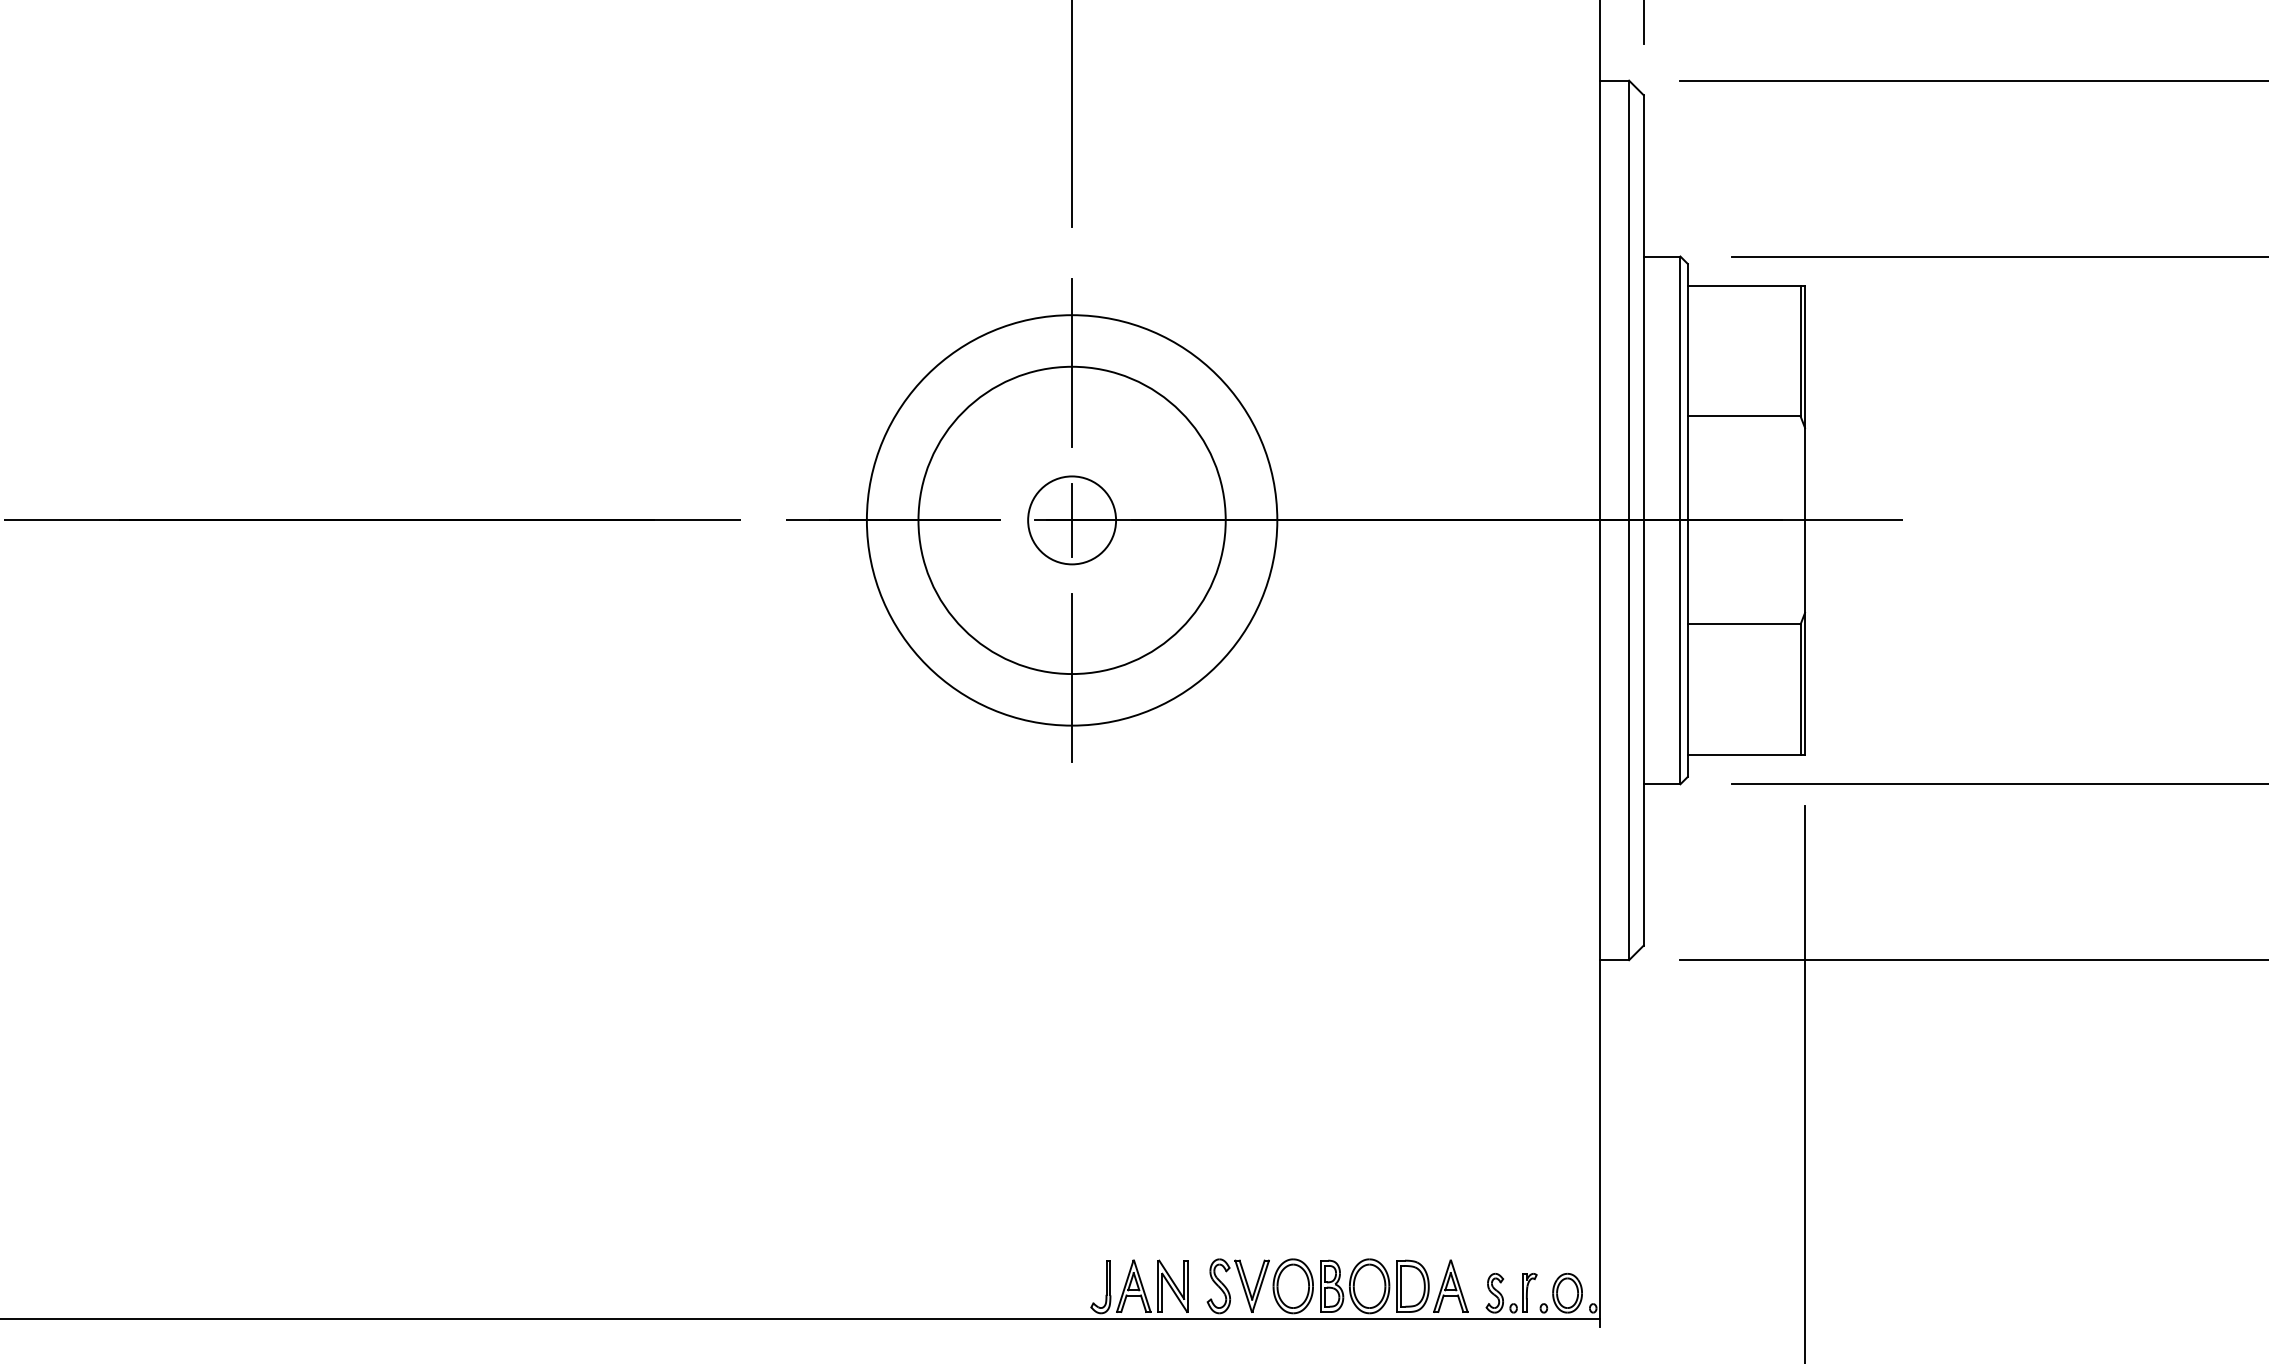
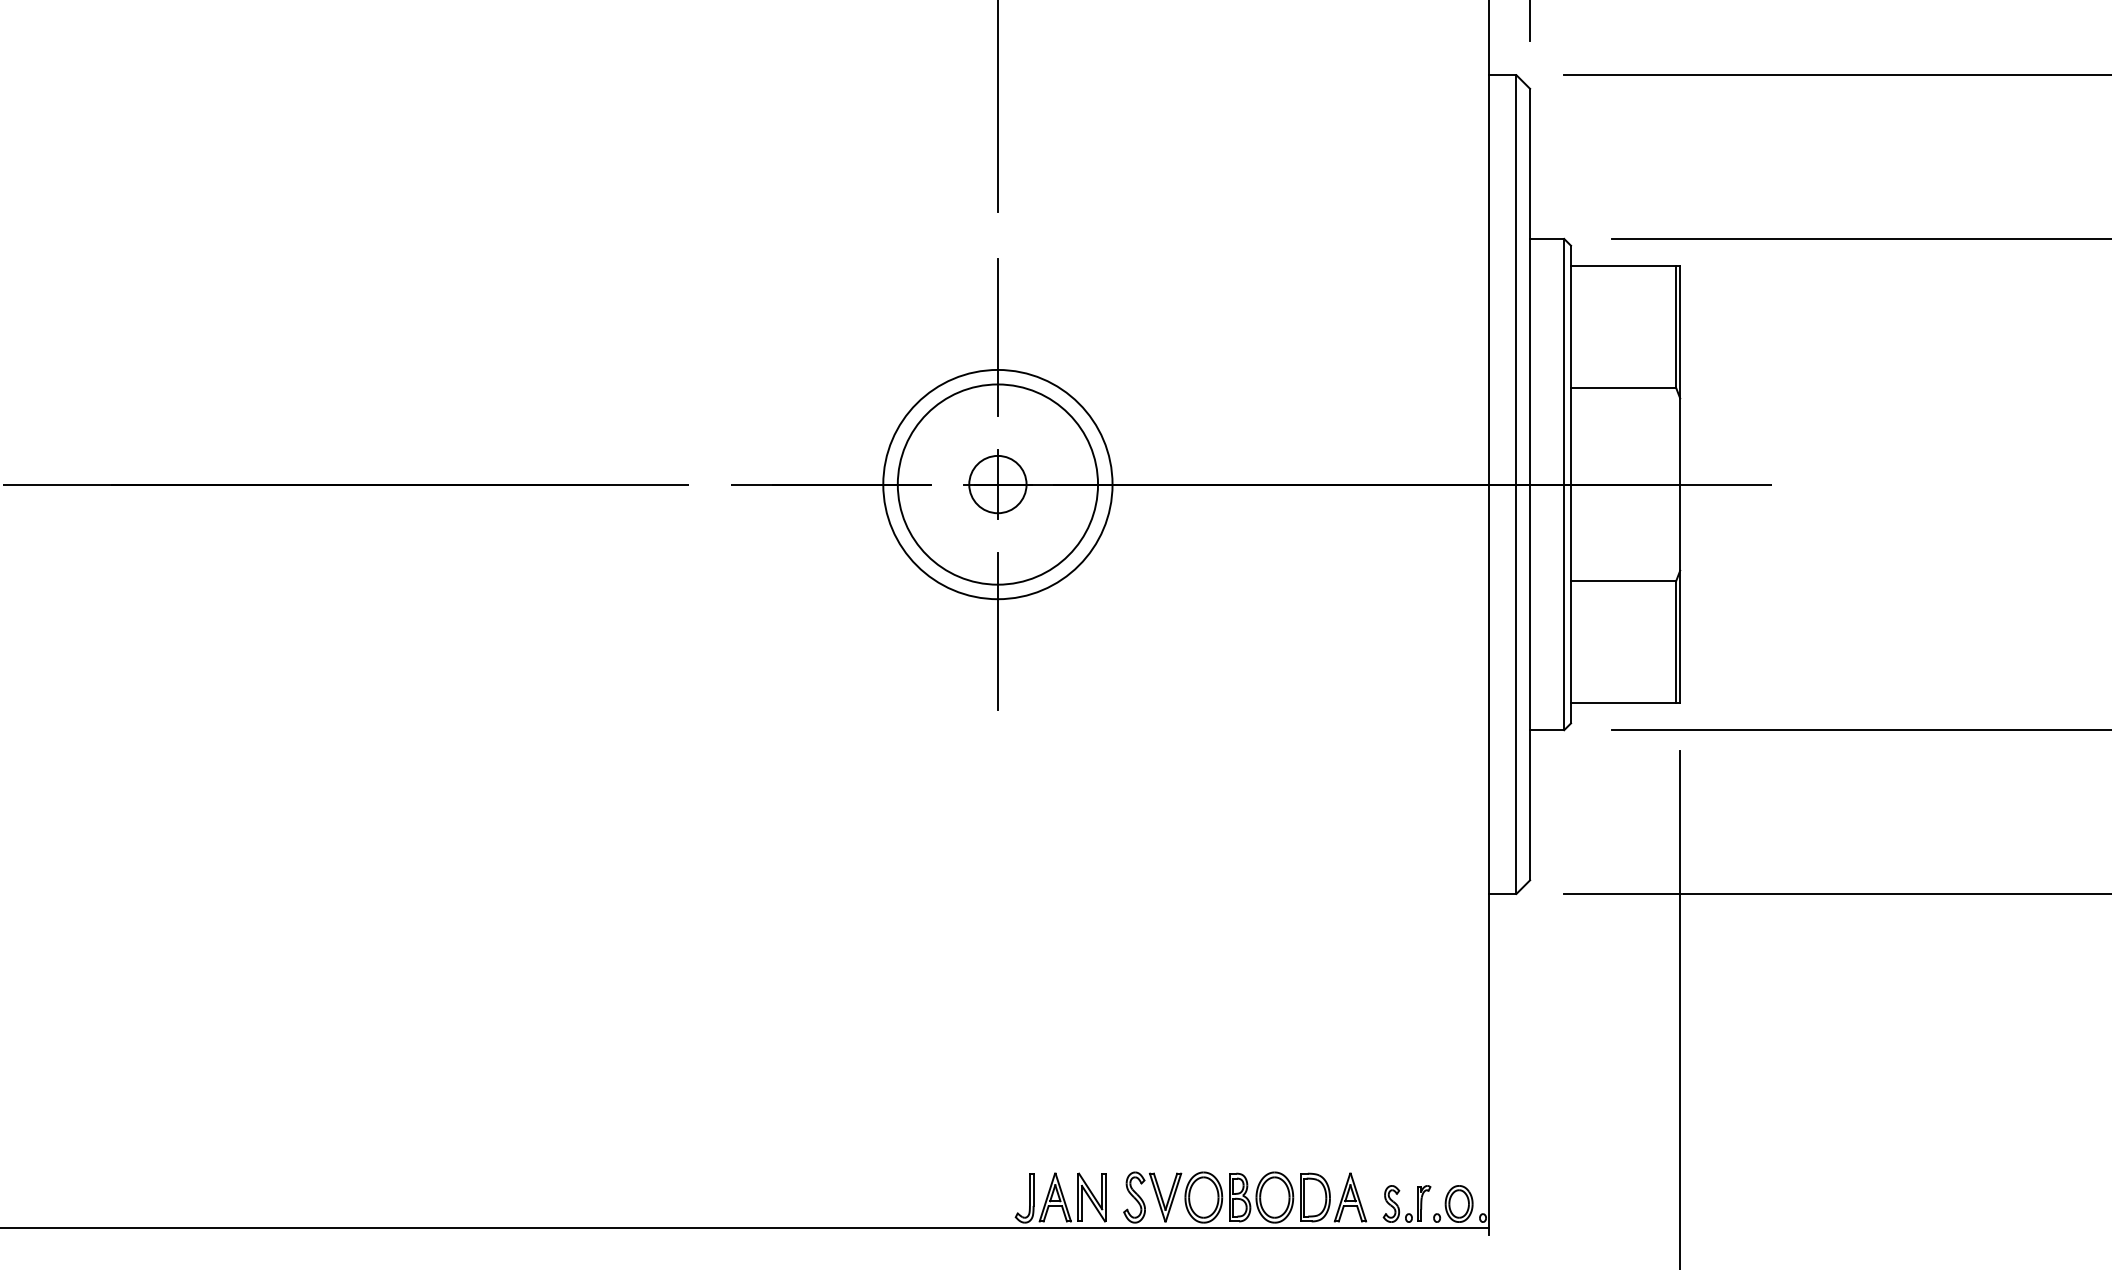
circle: (1071, 520) -> (997, 484), size x0.6
circle: (1071, 520) -> (997, 484), size x0.7
circle: (1072, 520) -> (998, 484), size x0.7

